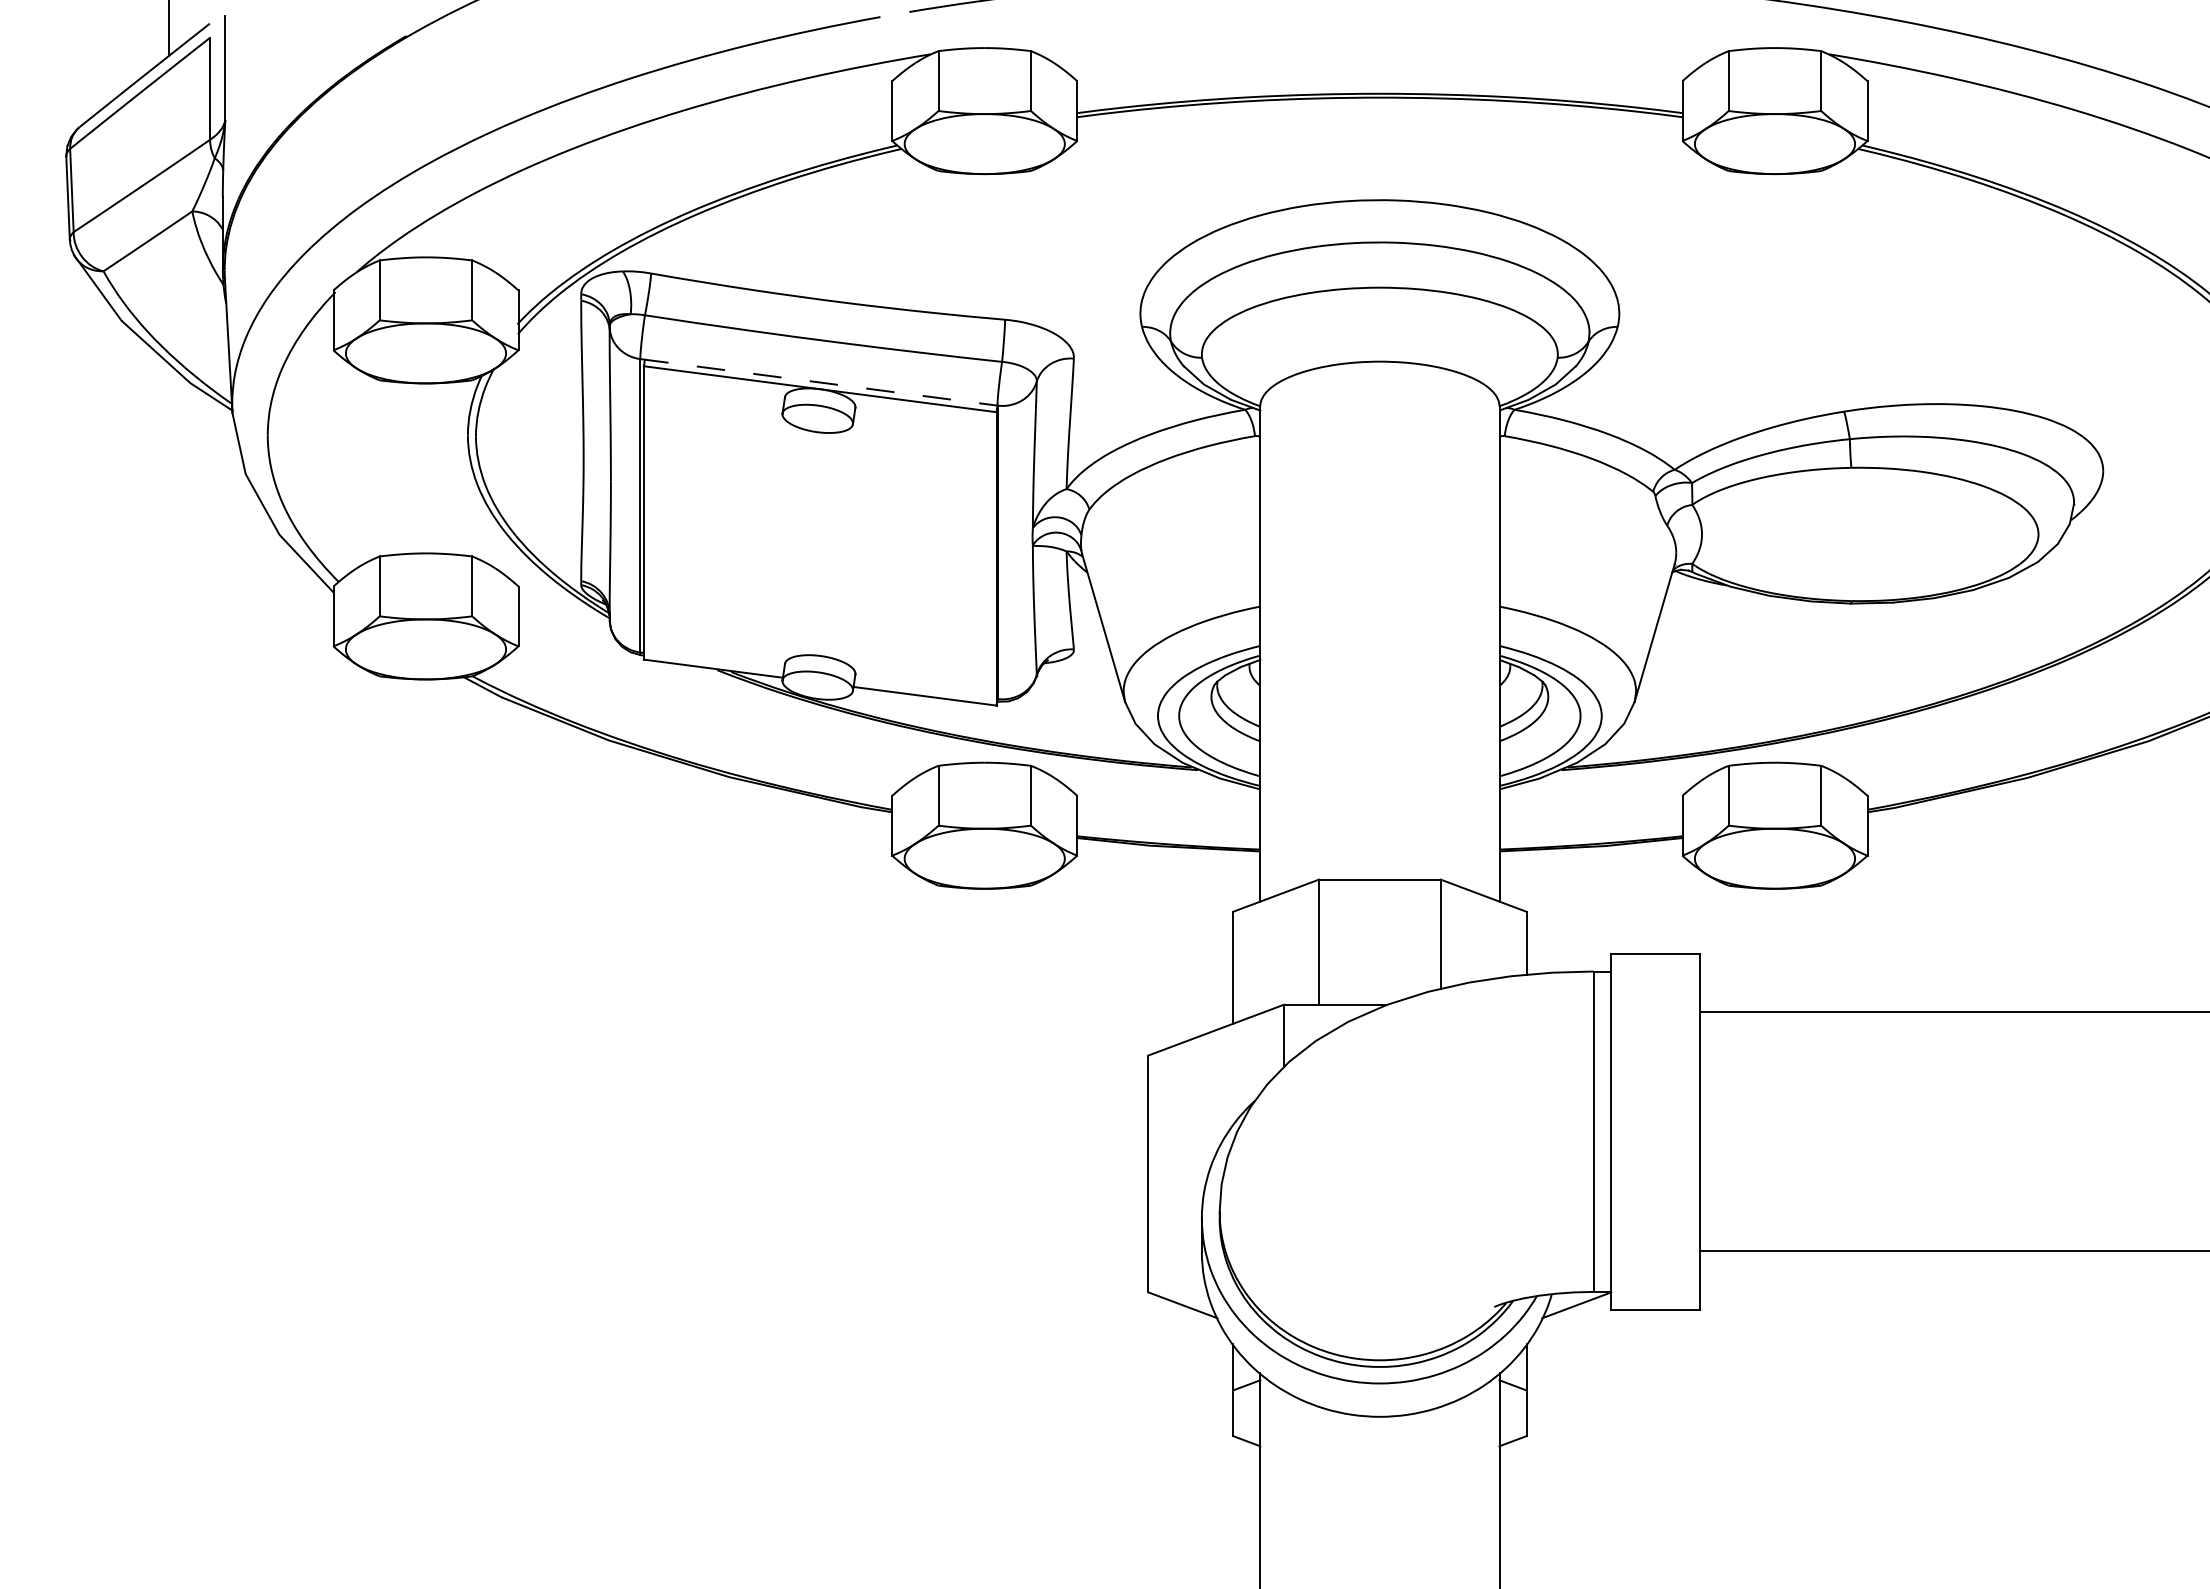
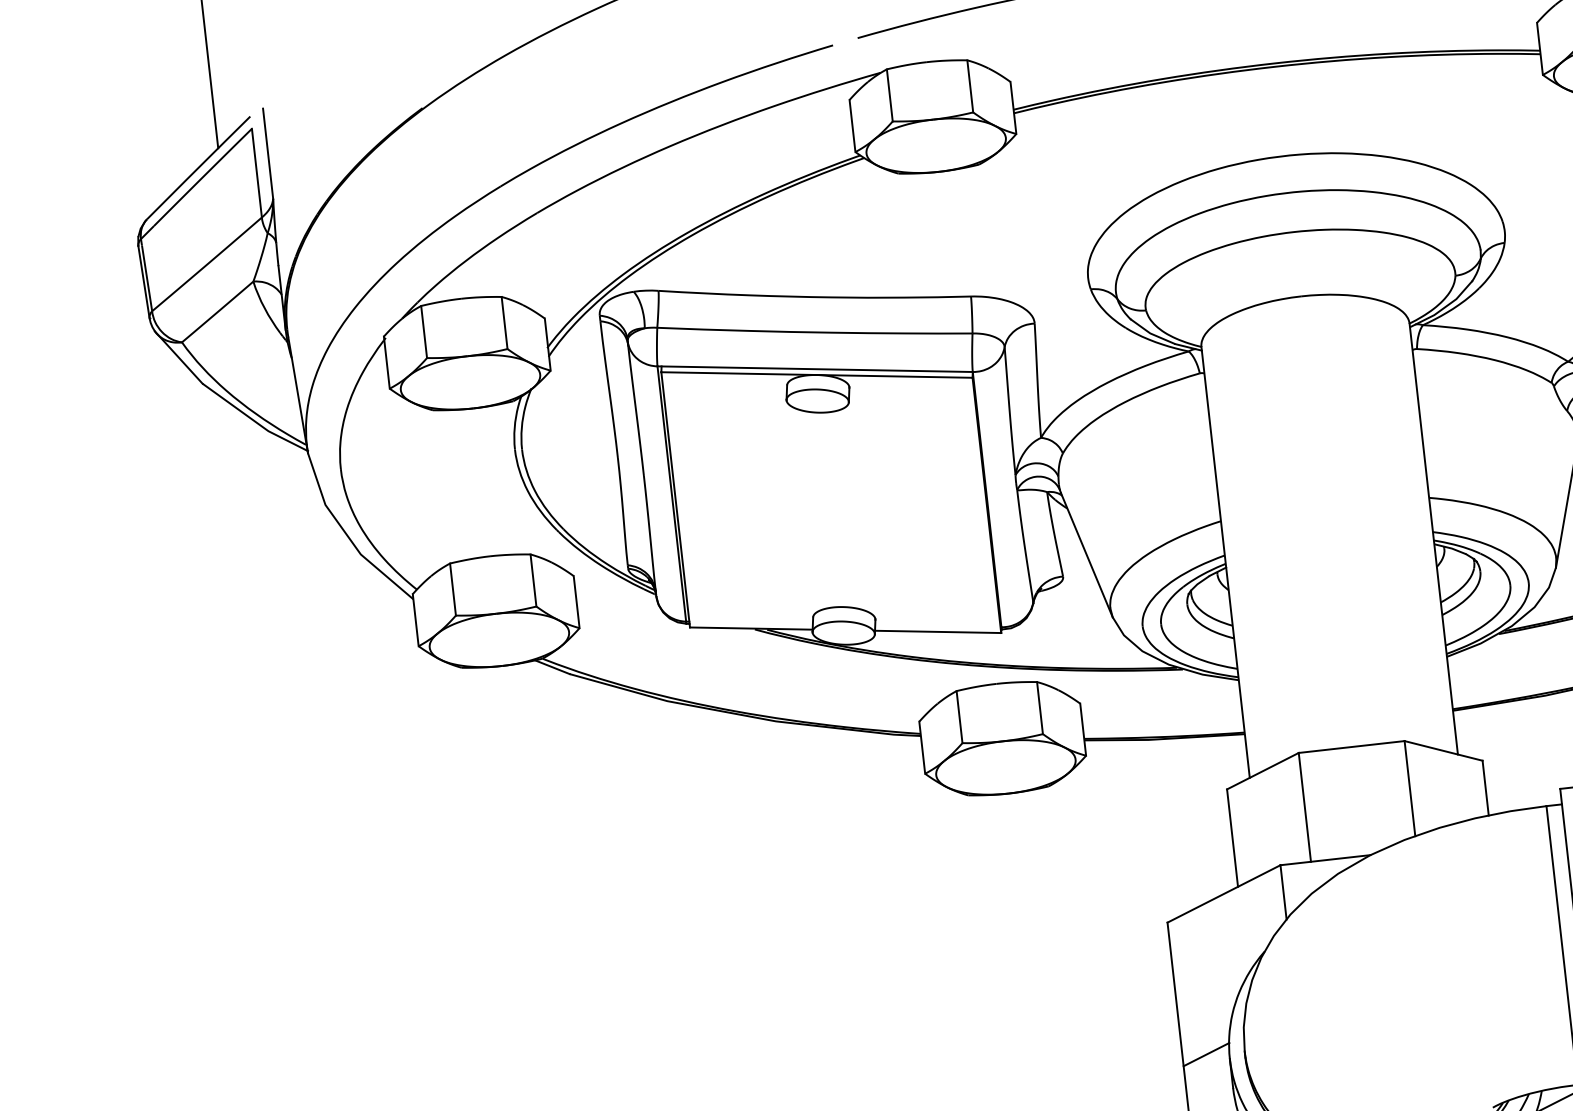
line: (819, 382) -> (815, 369), dashed -> solid
line: (1175, 1209) -> (1206, 1053), added

